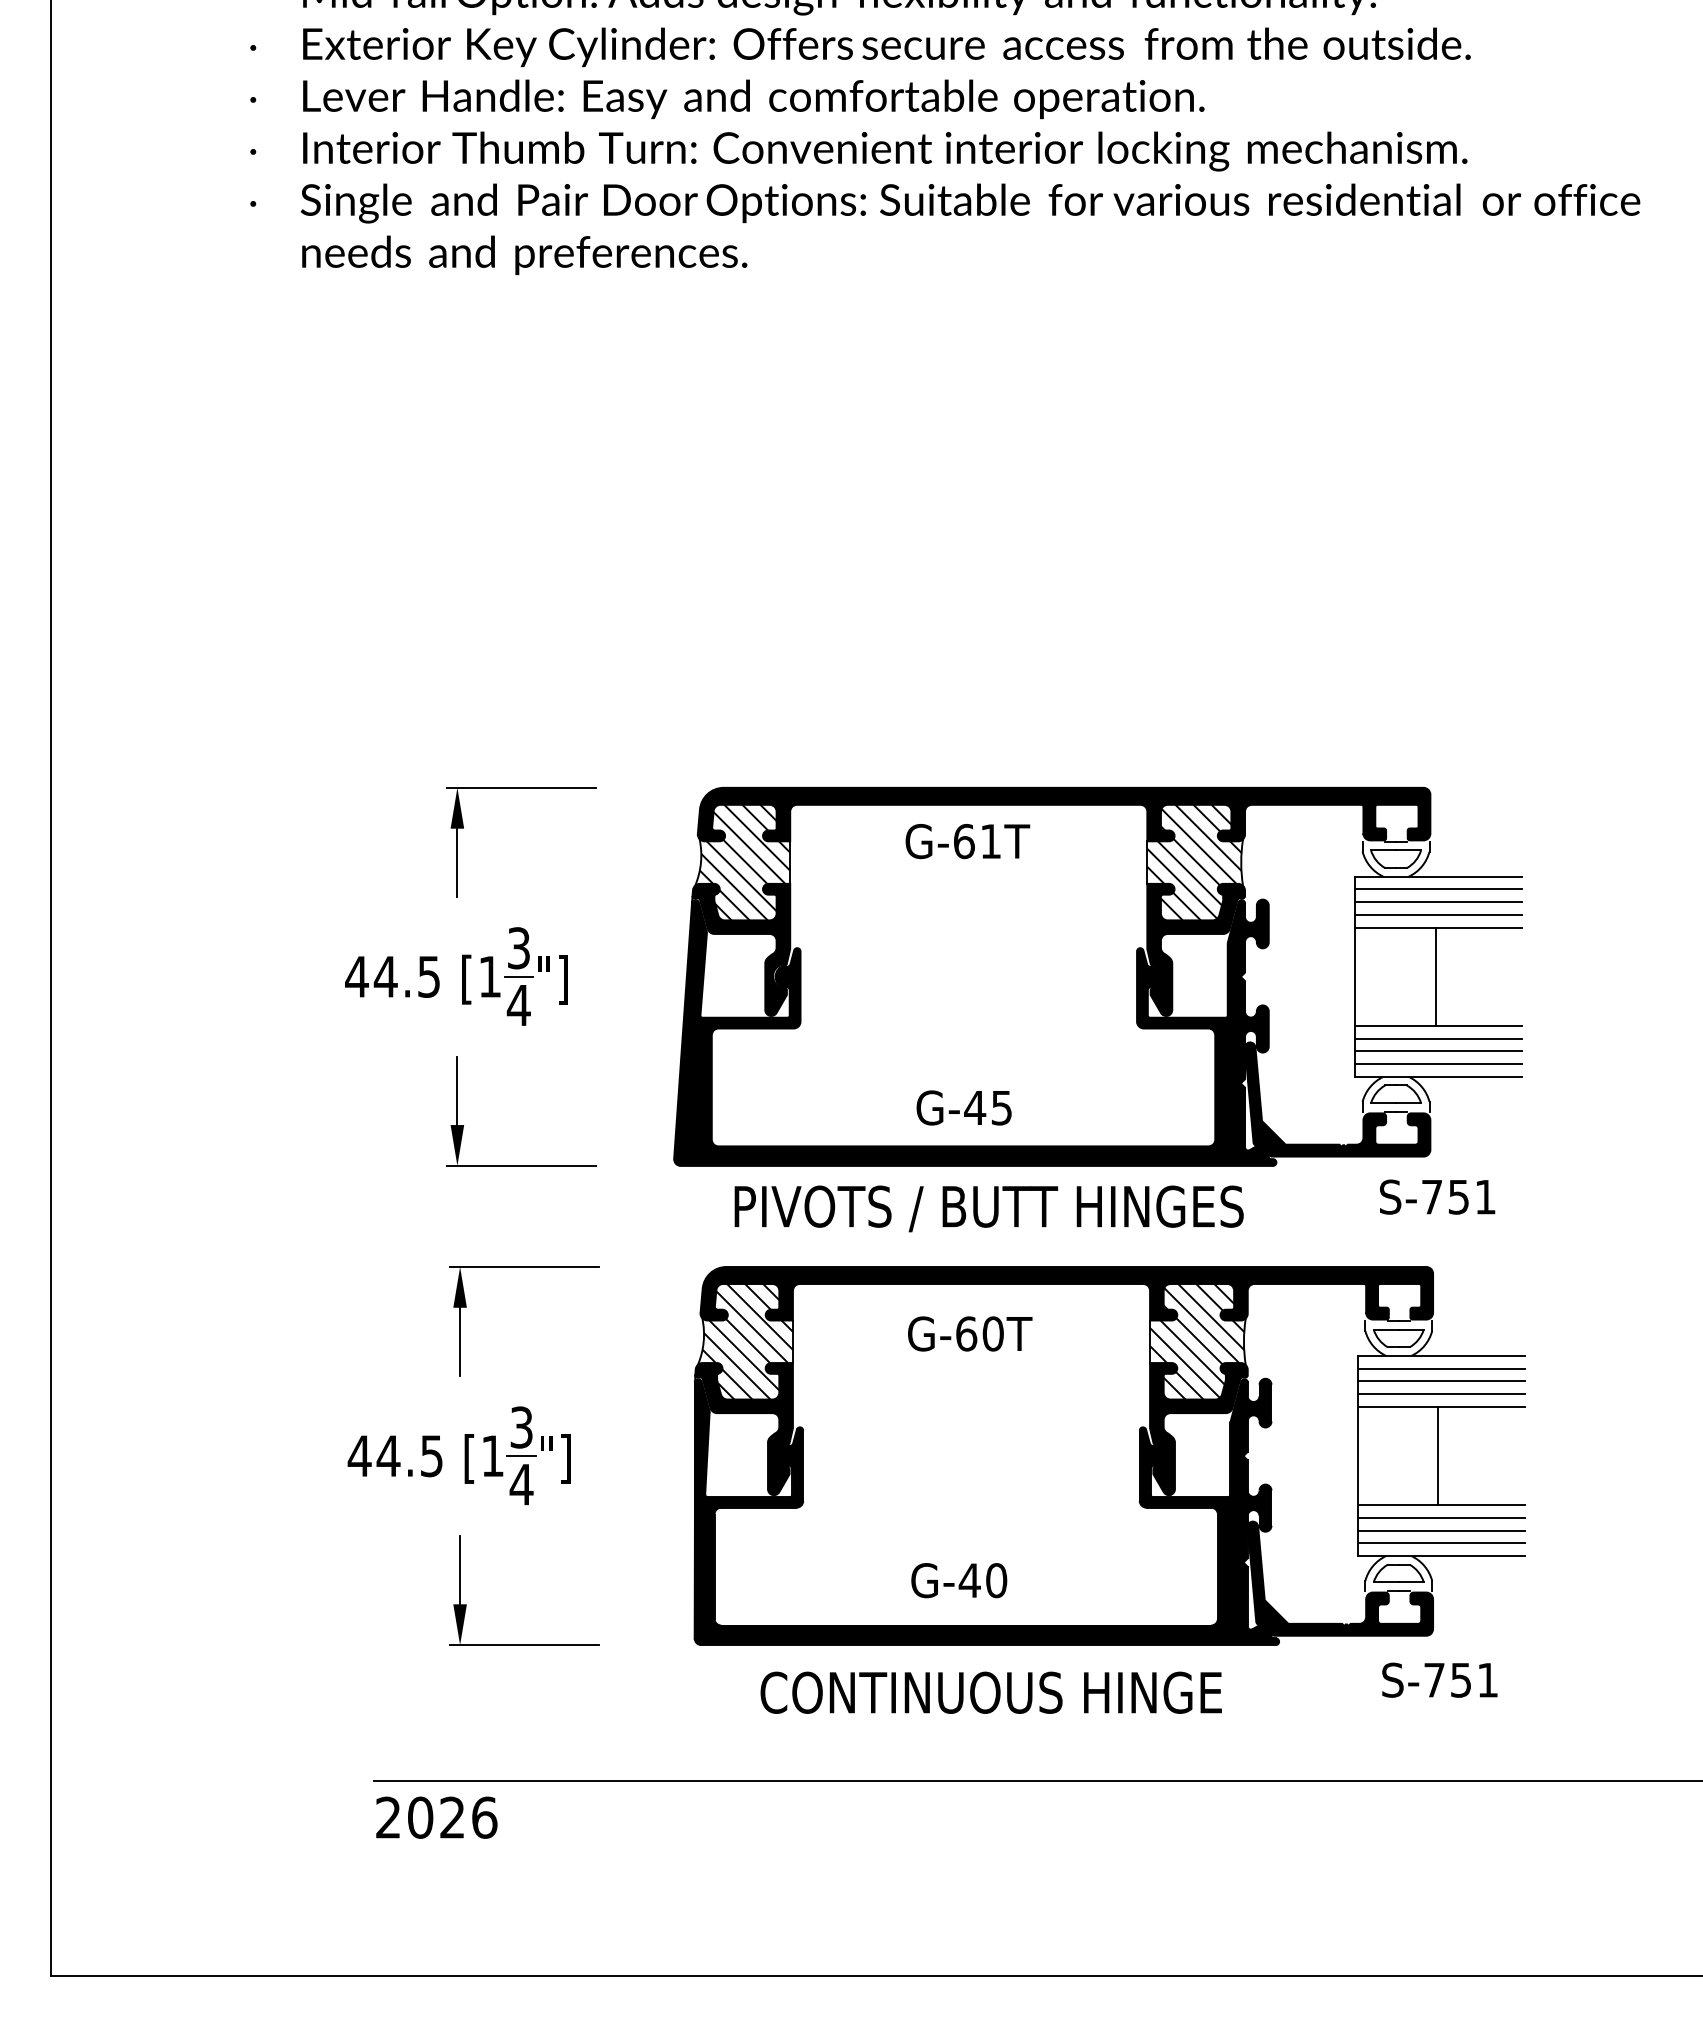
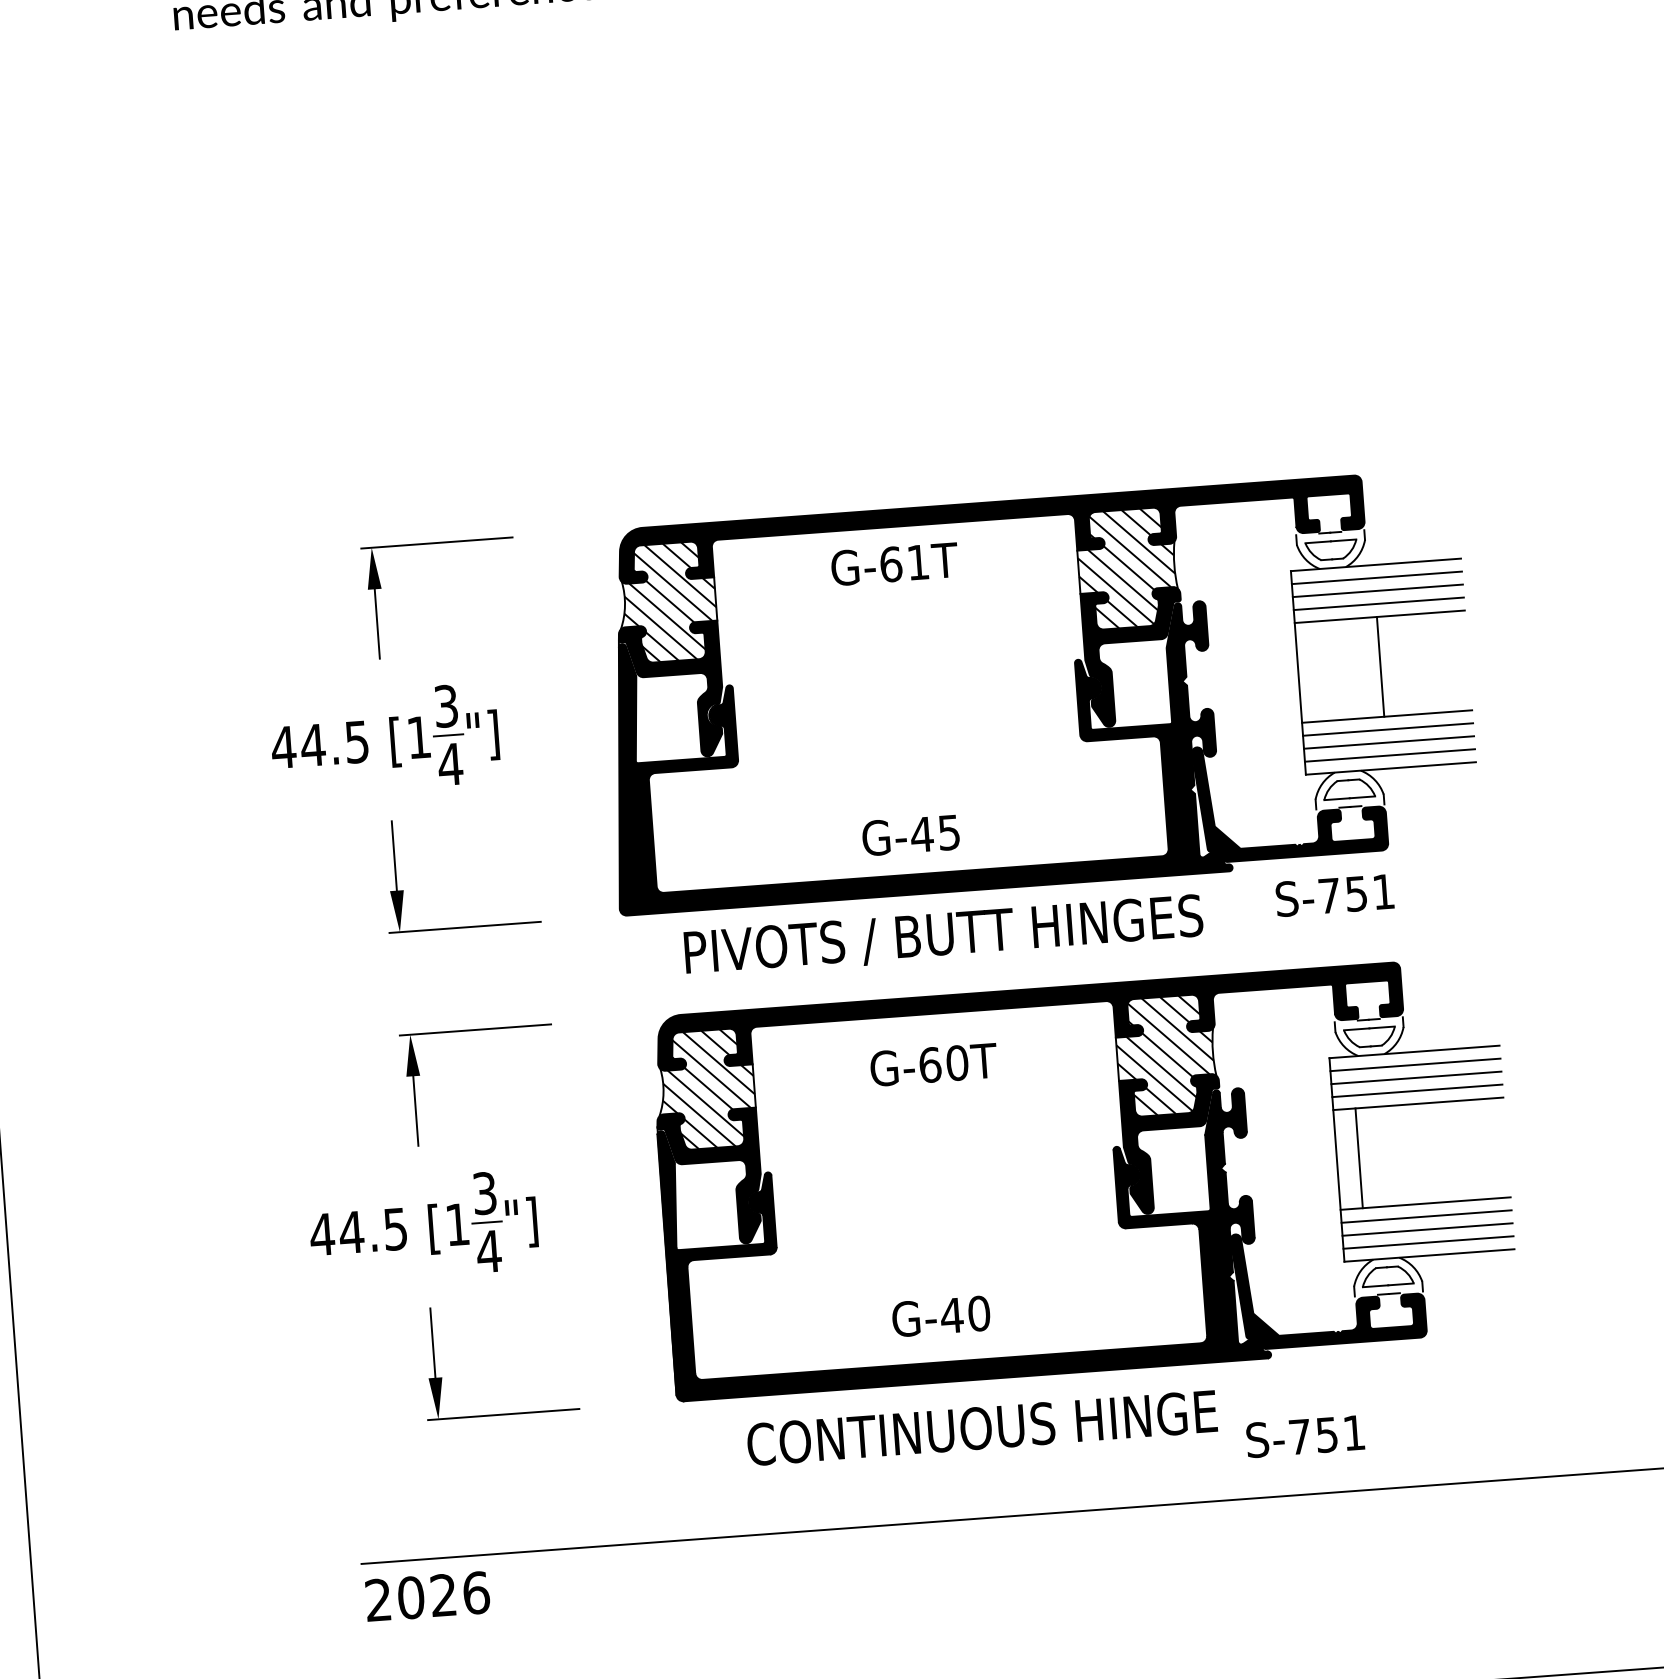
text: (1437, 1196) -> (1334, 894), moved
line: (1438, 1455) -> (1359, 1157), moved
text: (1439, 1679) -> (1305, 1435), moved

